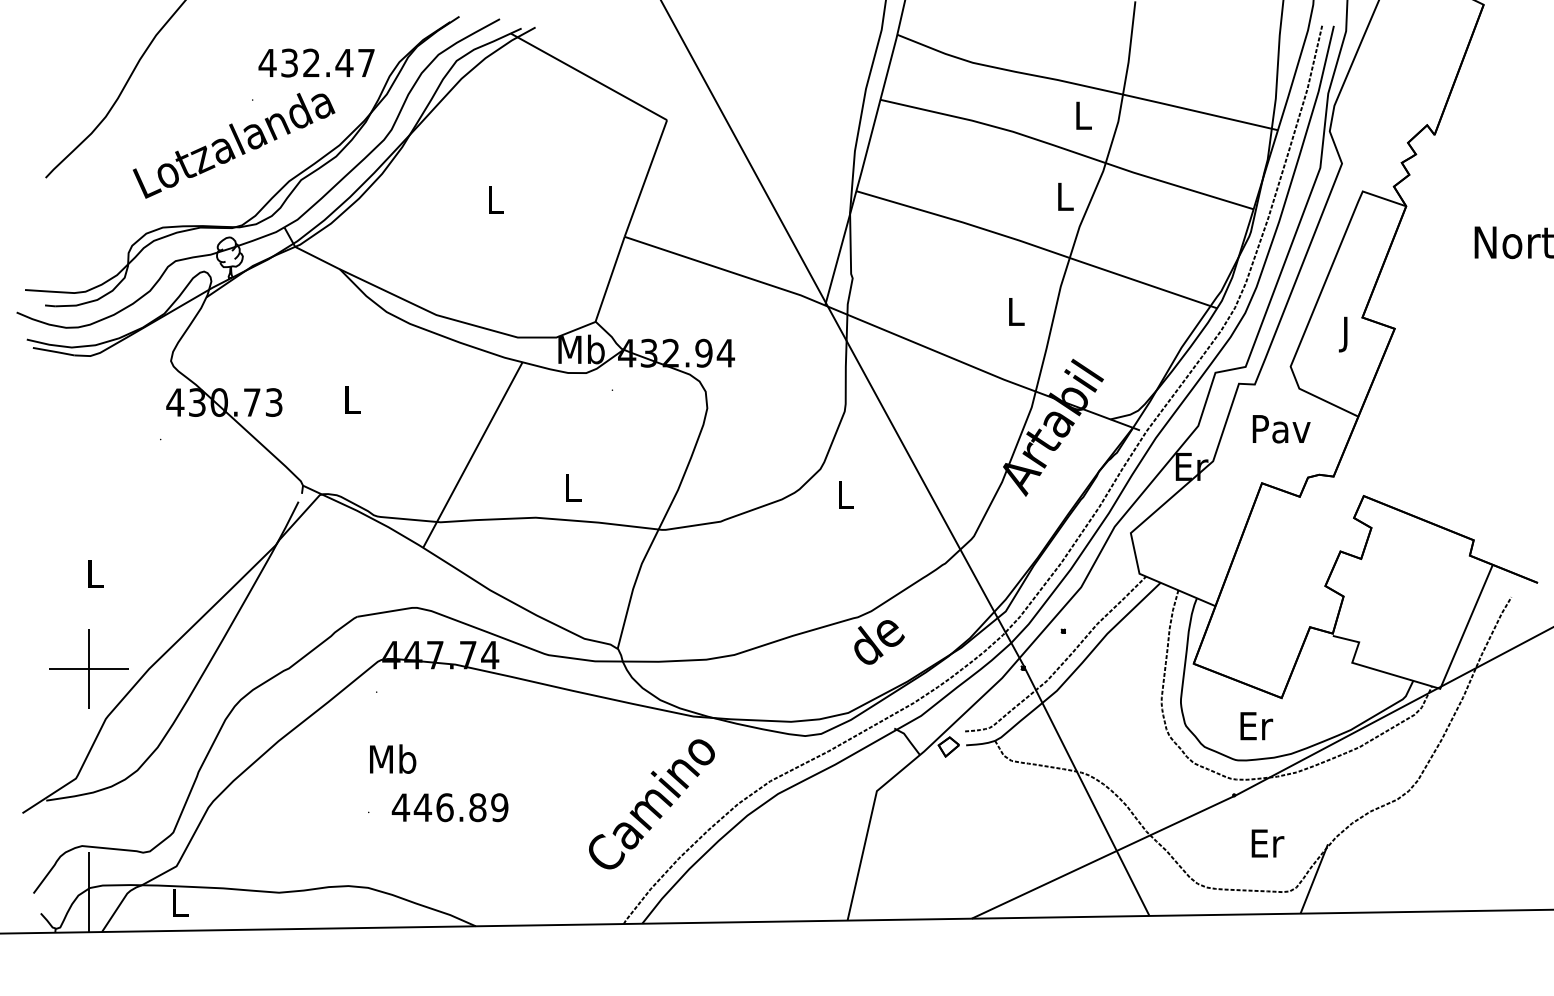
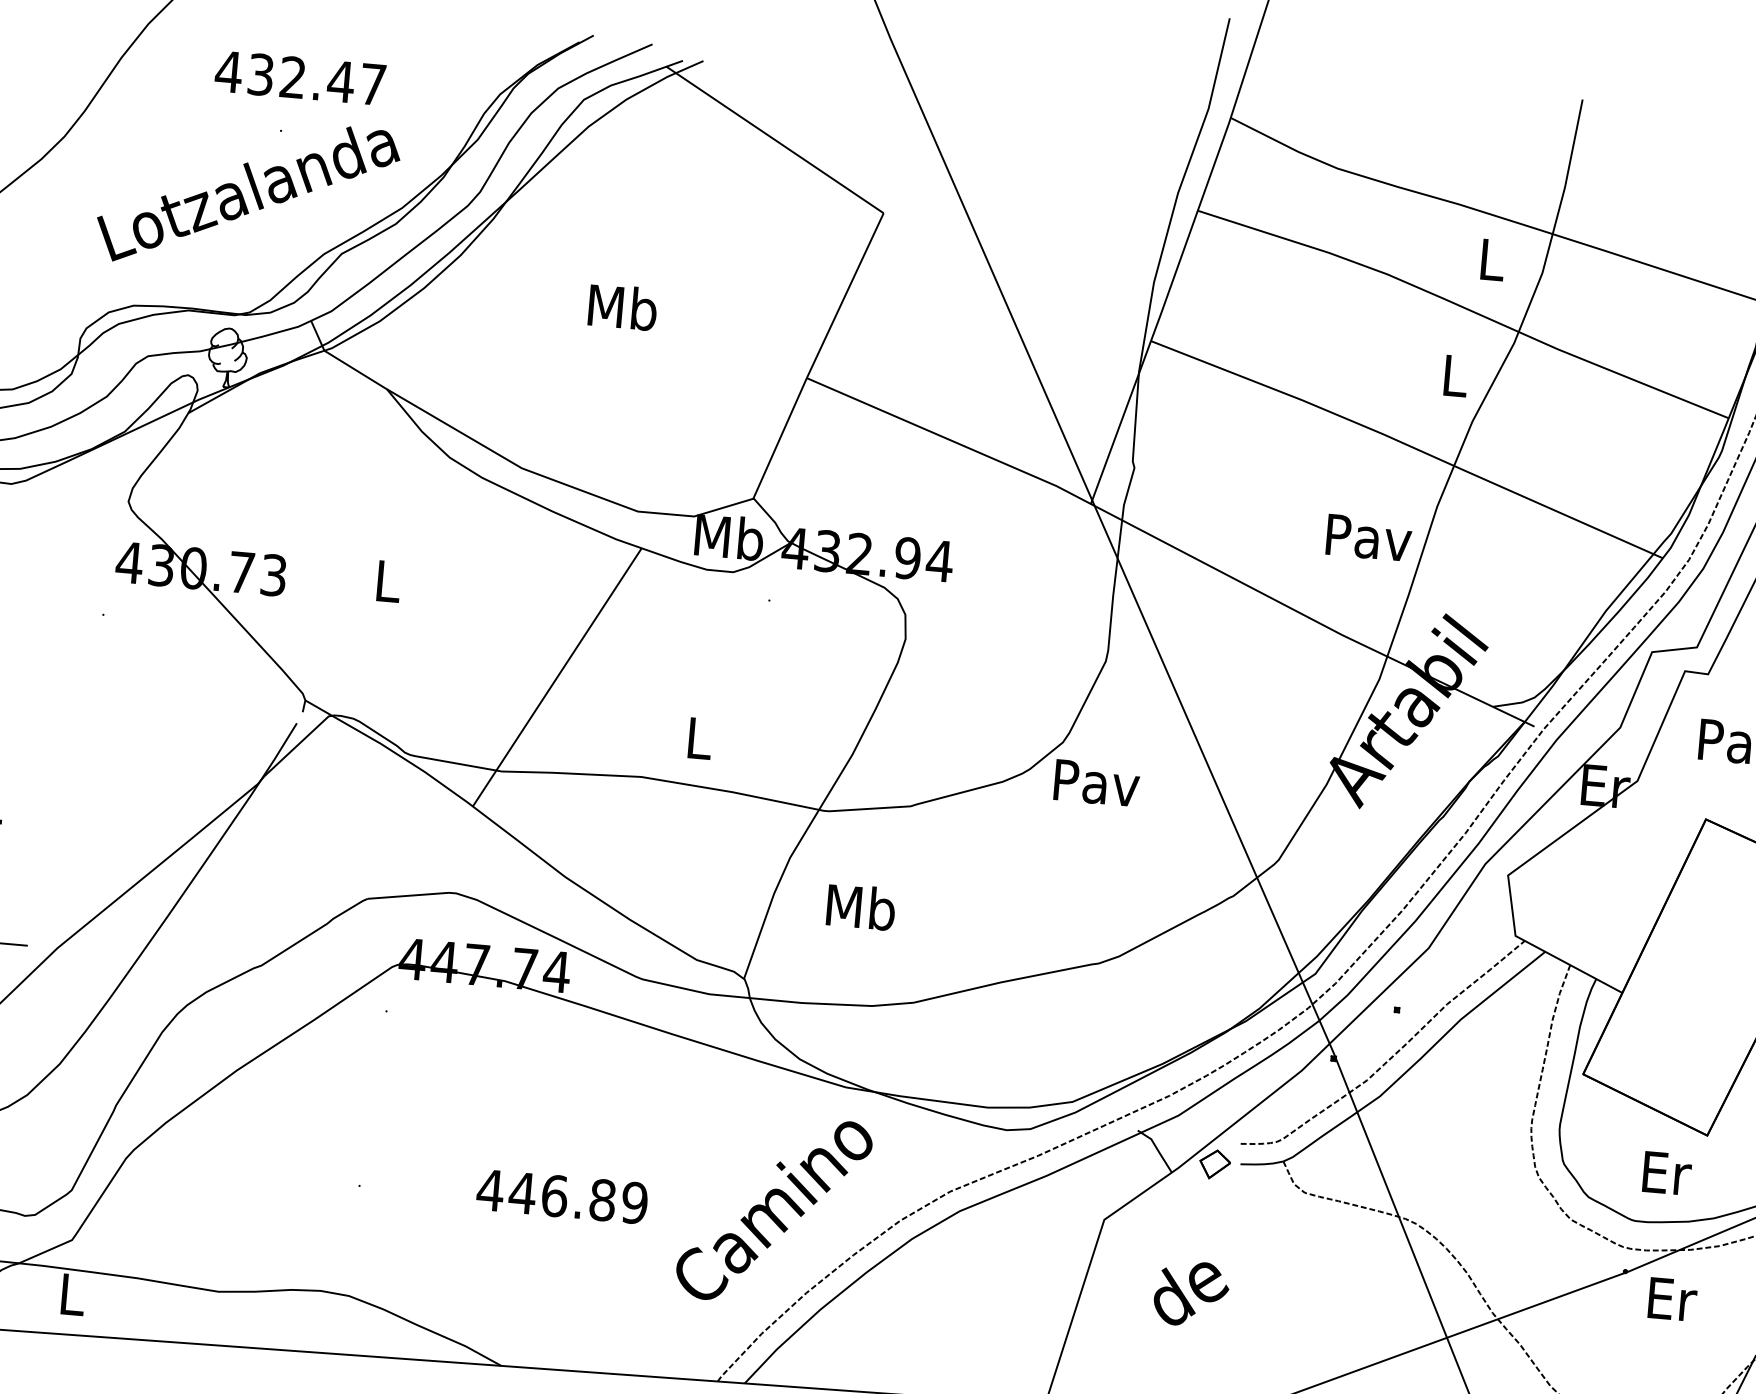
text: (316, 62) -> (300, 77), moved
text: (495, 199) -> (622, 307), L -> Mb
text: (1016, 312) -> (1369, 538), L -> Pav
text: (845, 494) -> (1096, 782), L -> Pav
text: (879, 642) -> (1191, 1294), moved
text: (393, 758) -> (861, 906), moved
text: (449, 807) -> (561, 1196), moved
text: (1267, 843) -> (1672, 1299), moved

